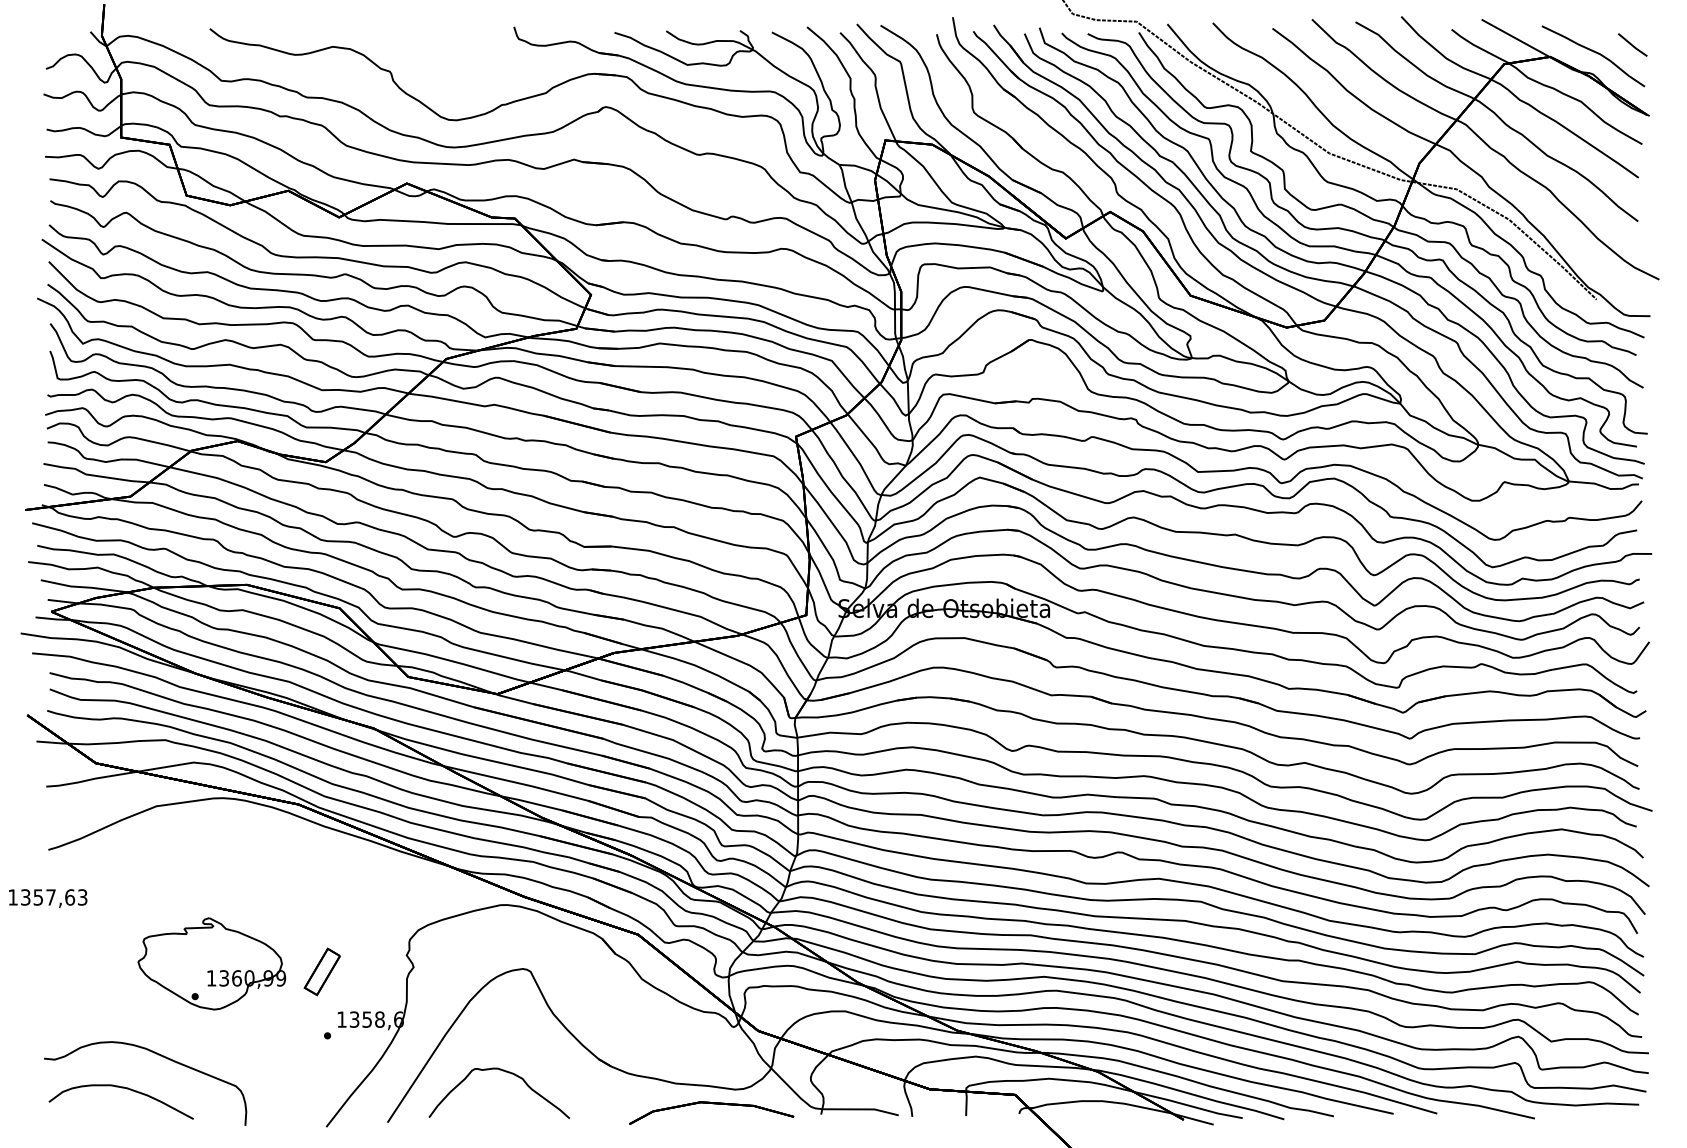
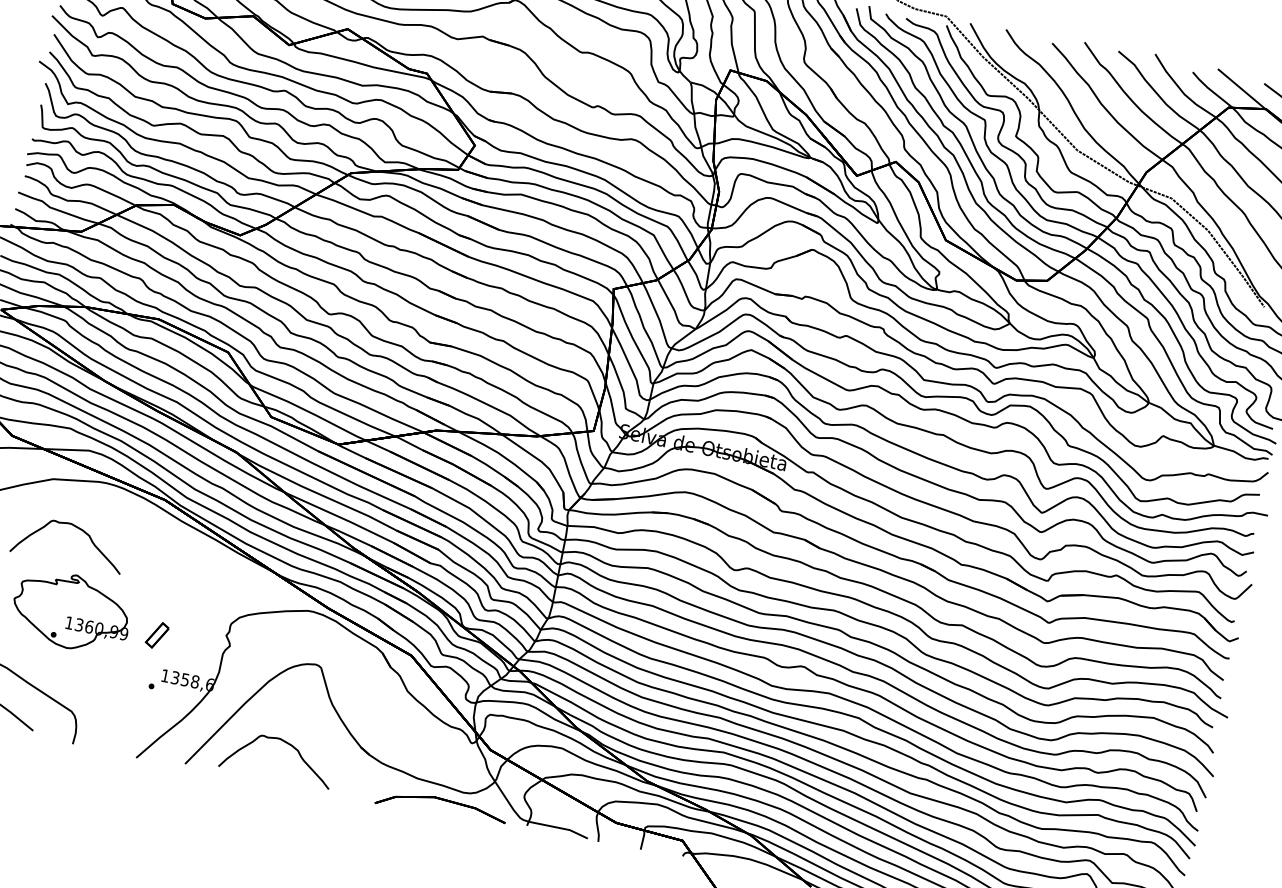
curve: (197, 860) -> (76, 528), added
part: (321, 971) -> (156, 634), size x0.7

